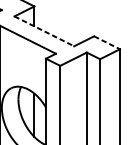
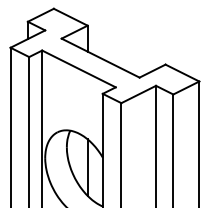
line: (44, 31) -> (100, 58), dashed -> solid
line: (107, 43) -> (182, 73), dashed -> solid

